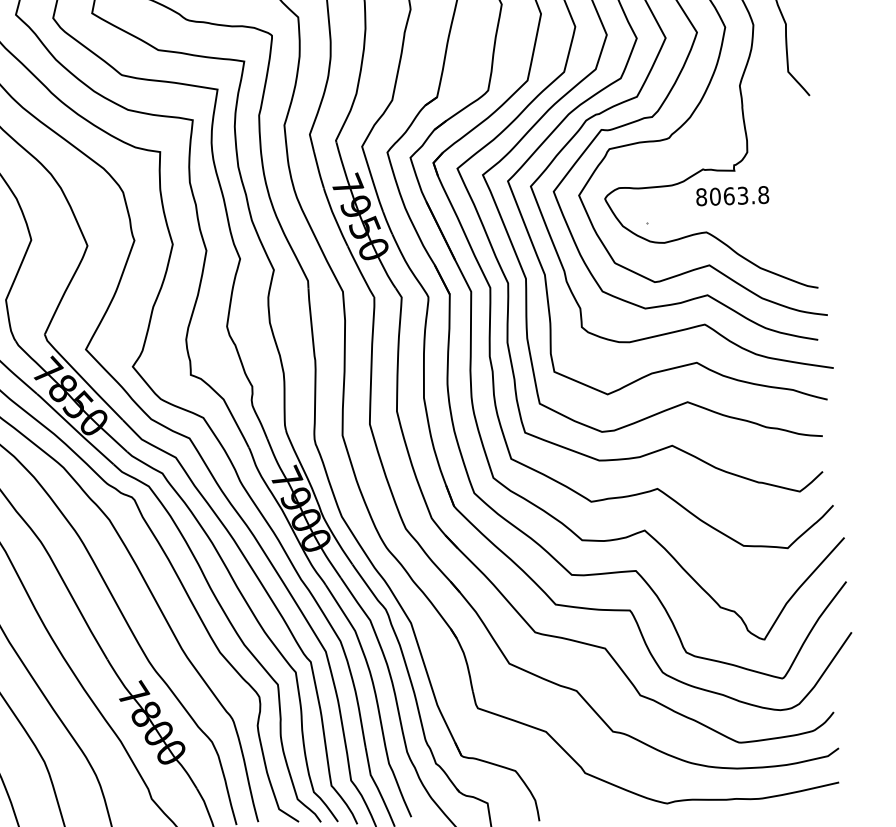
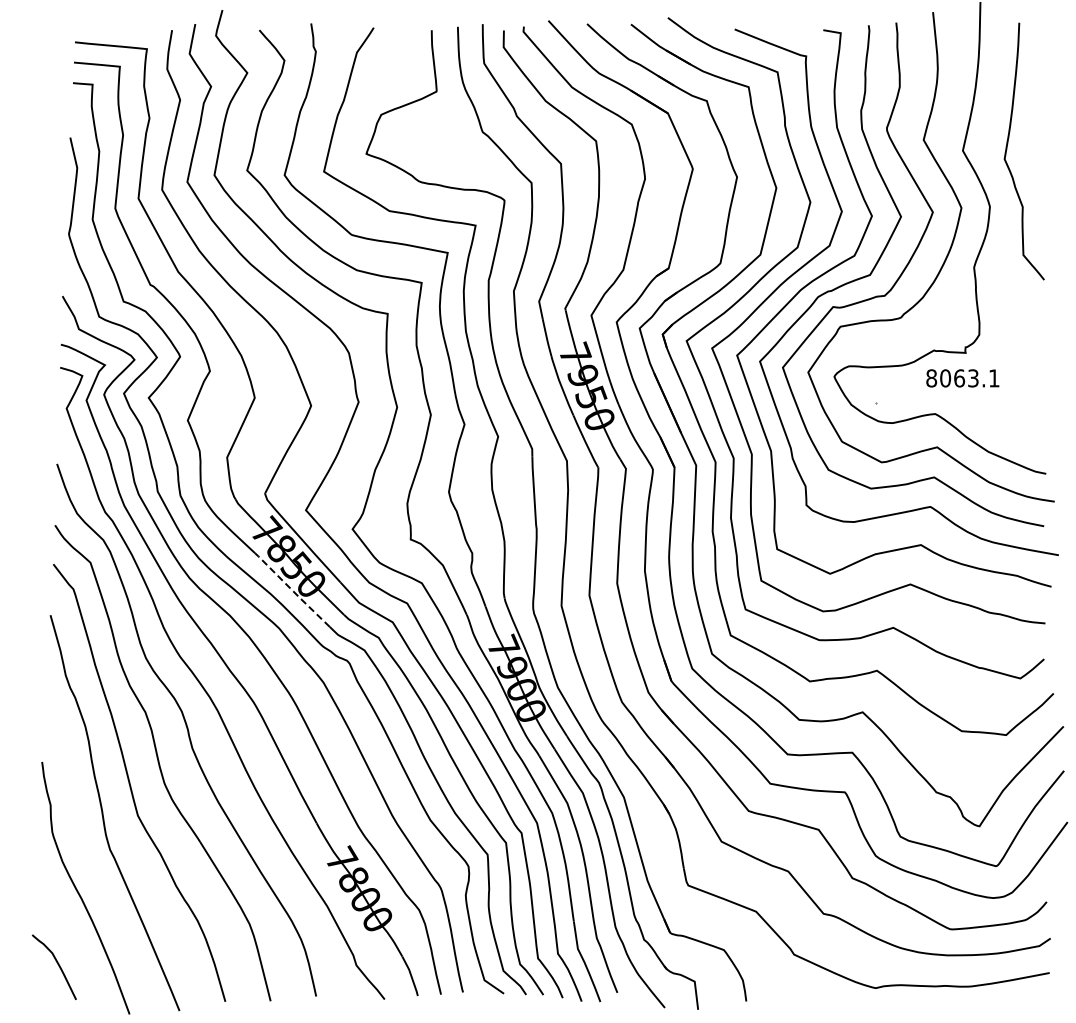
text: (763, 195) -> (994, 378), 8063.8 -> 8063.1
line: (75, 429) -> (292, 590), solid -> dashed

